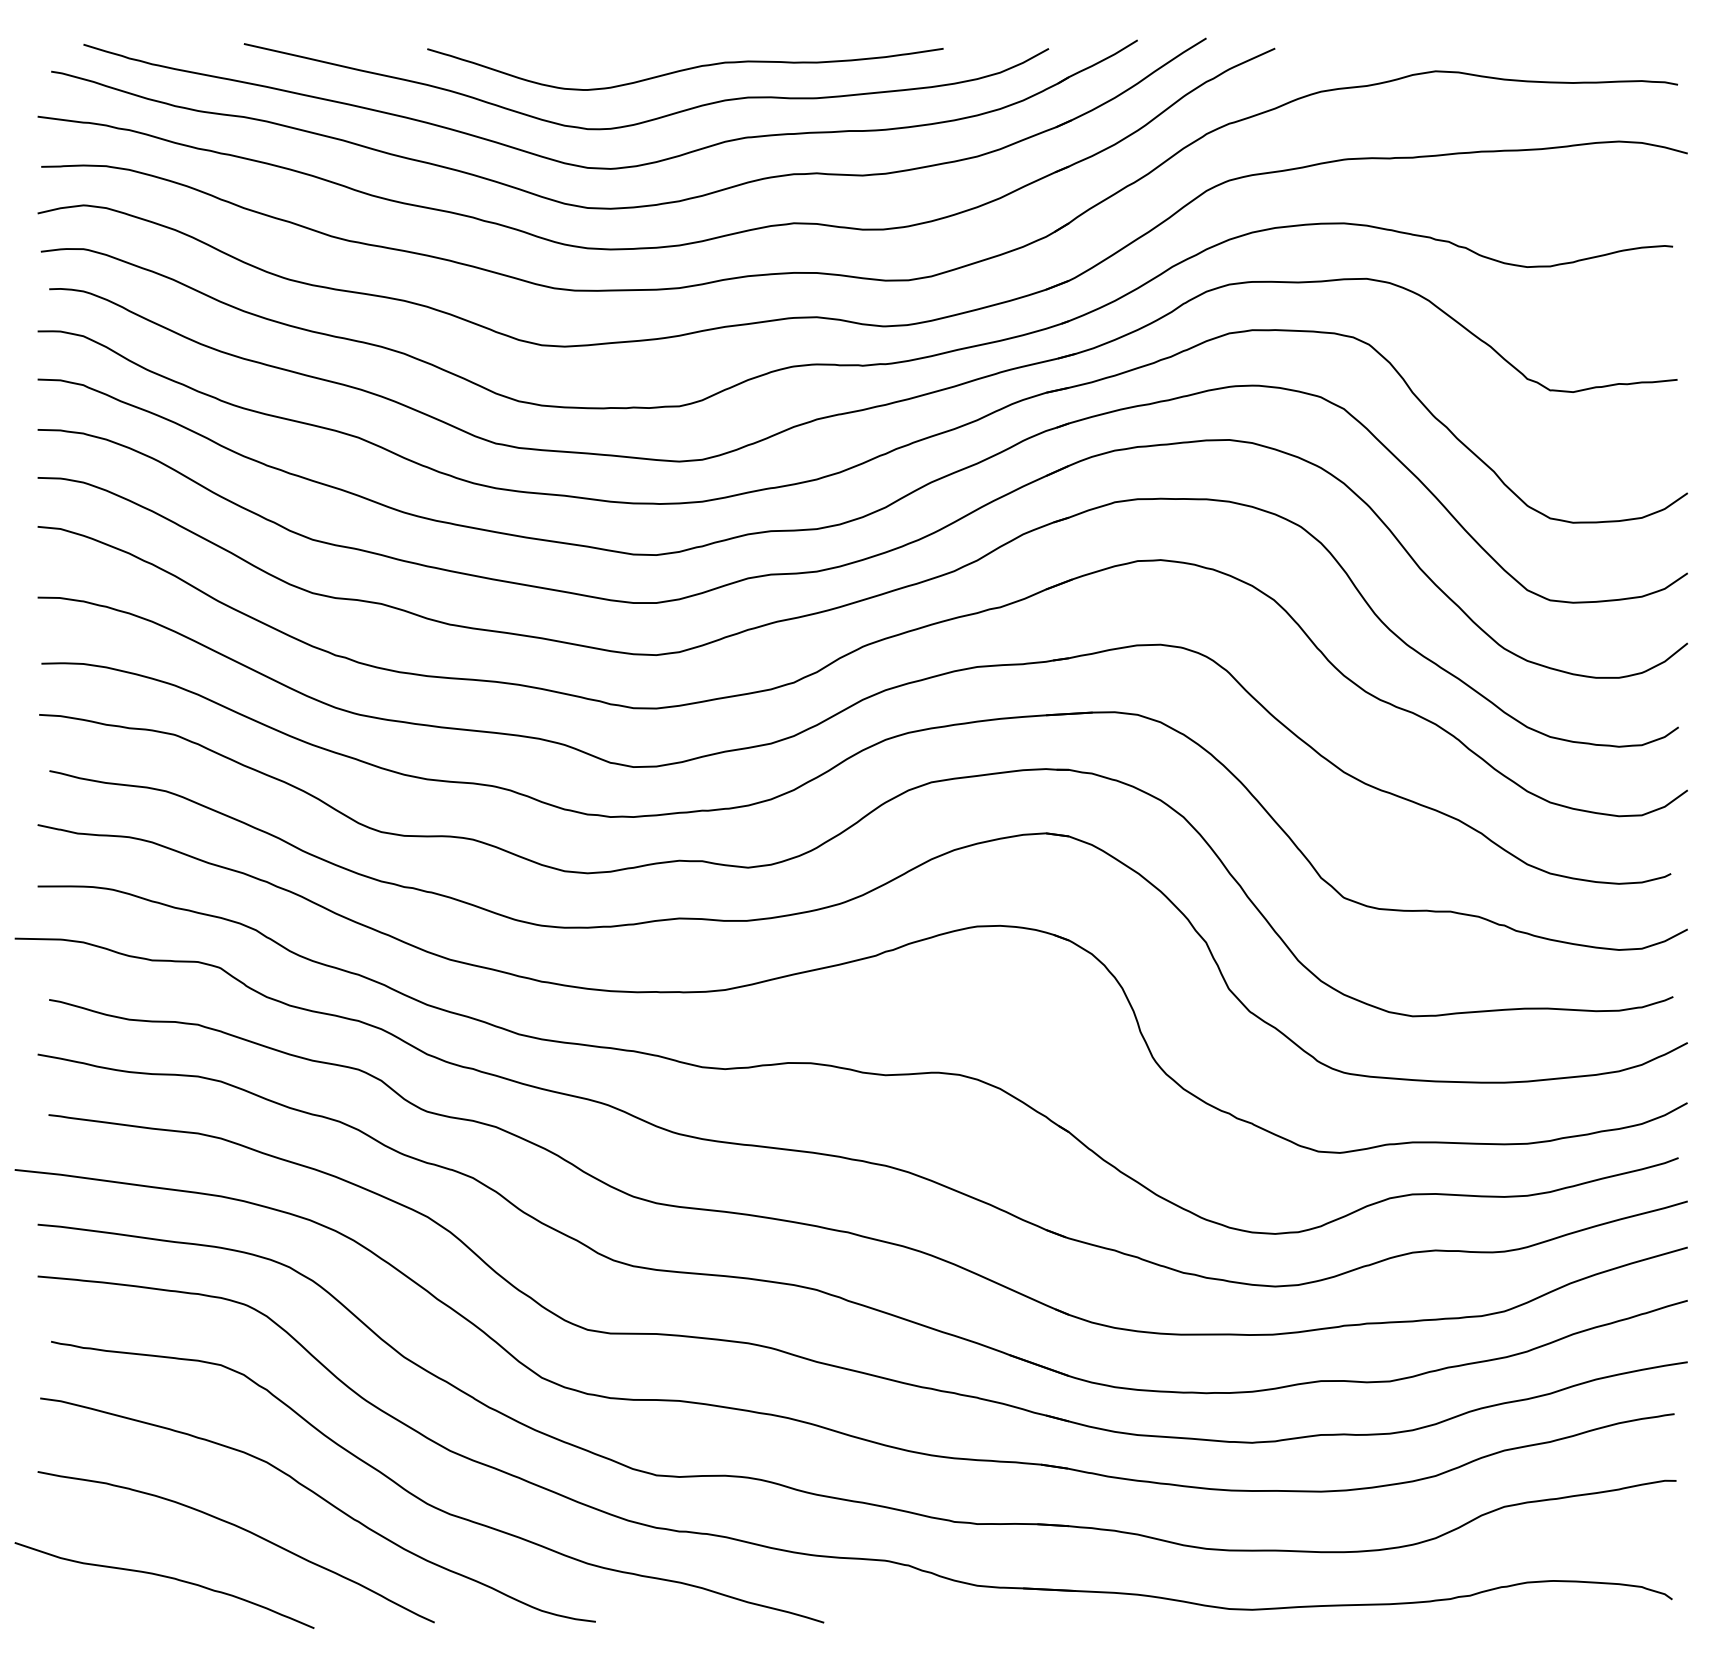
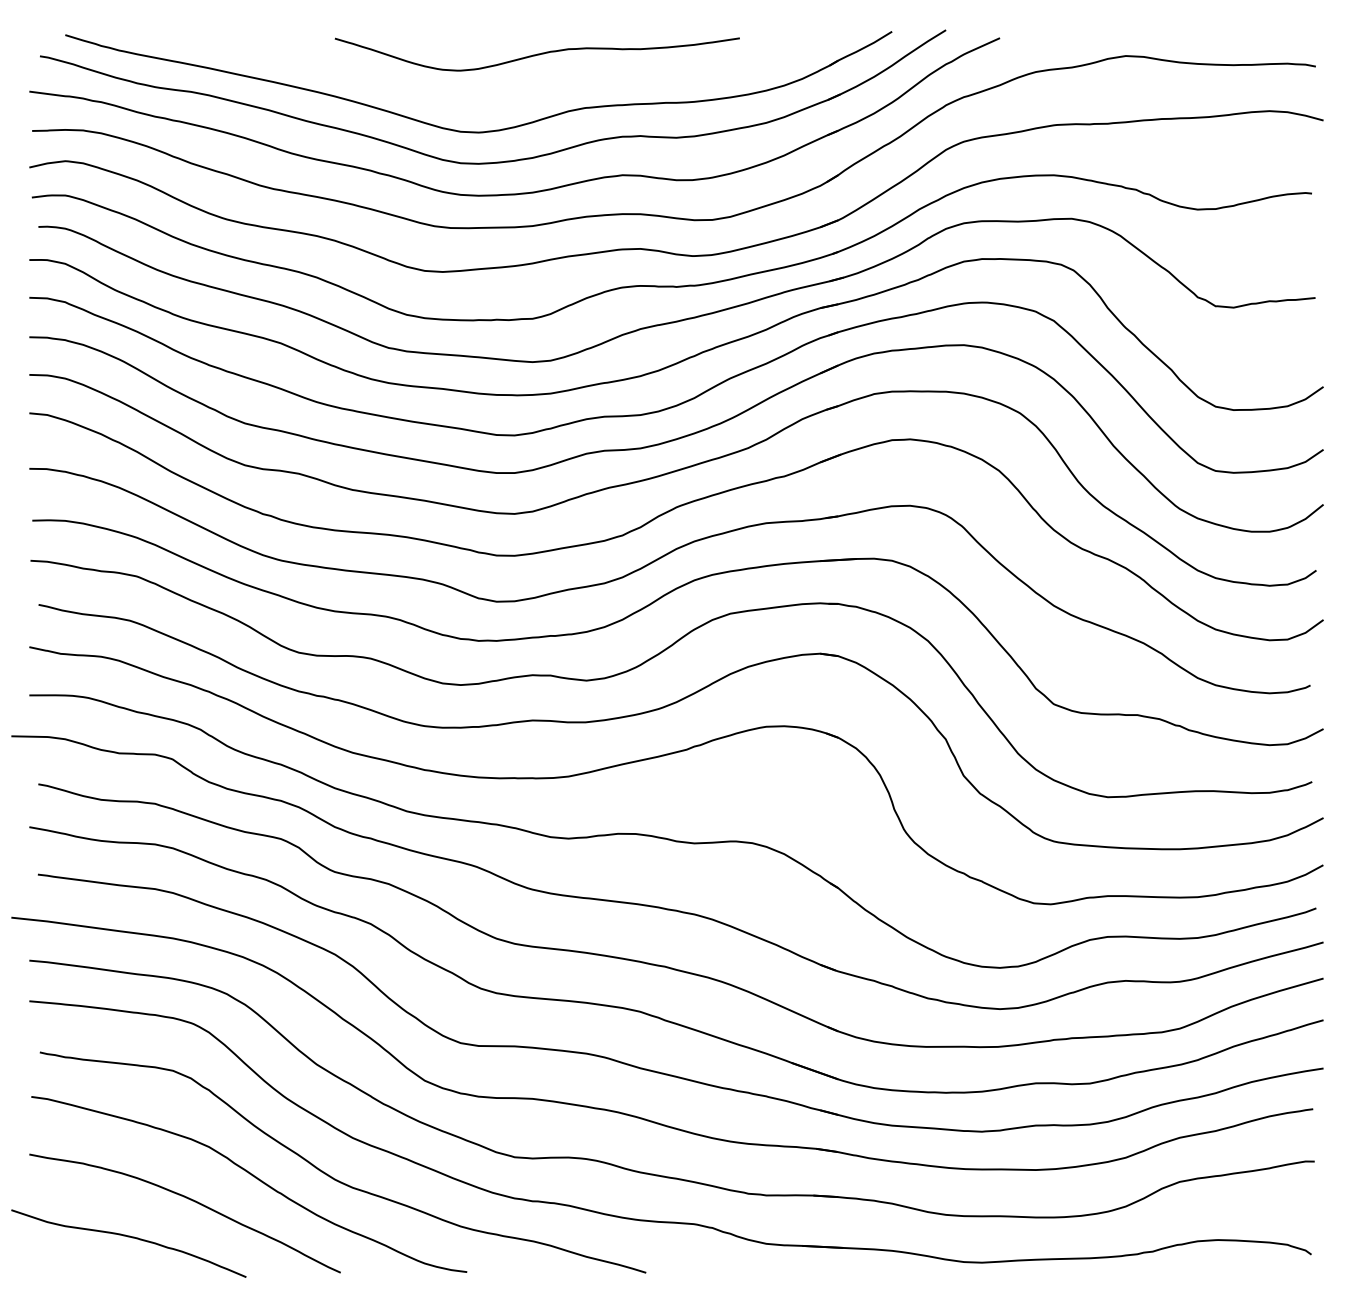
curve: (654, 117) -> (513, 92), removed

